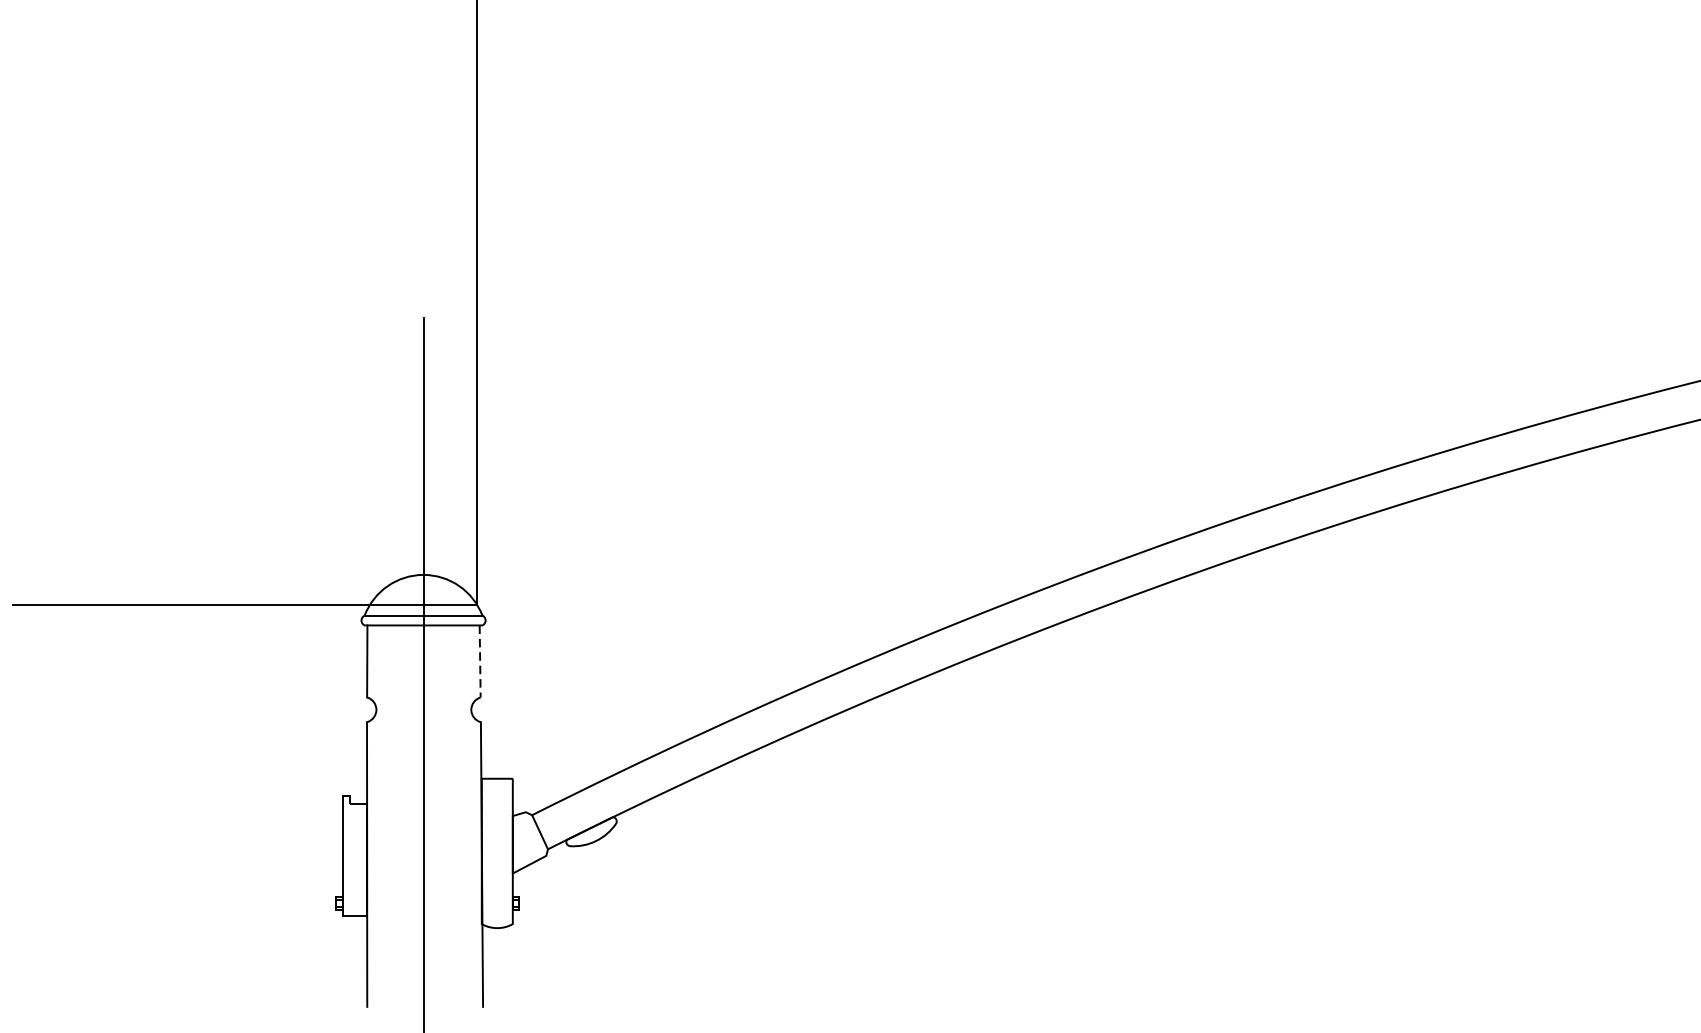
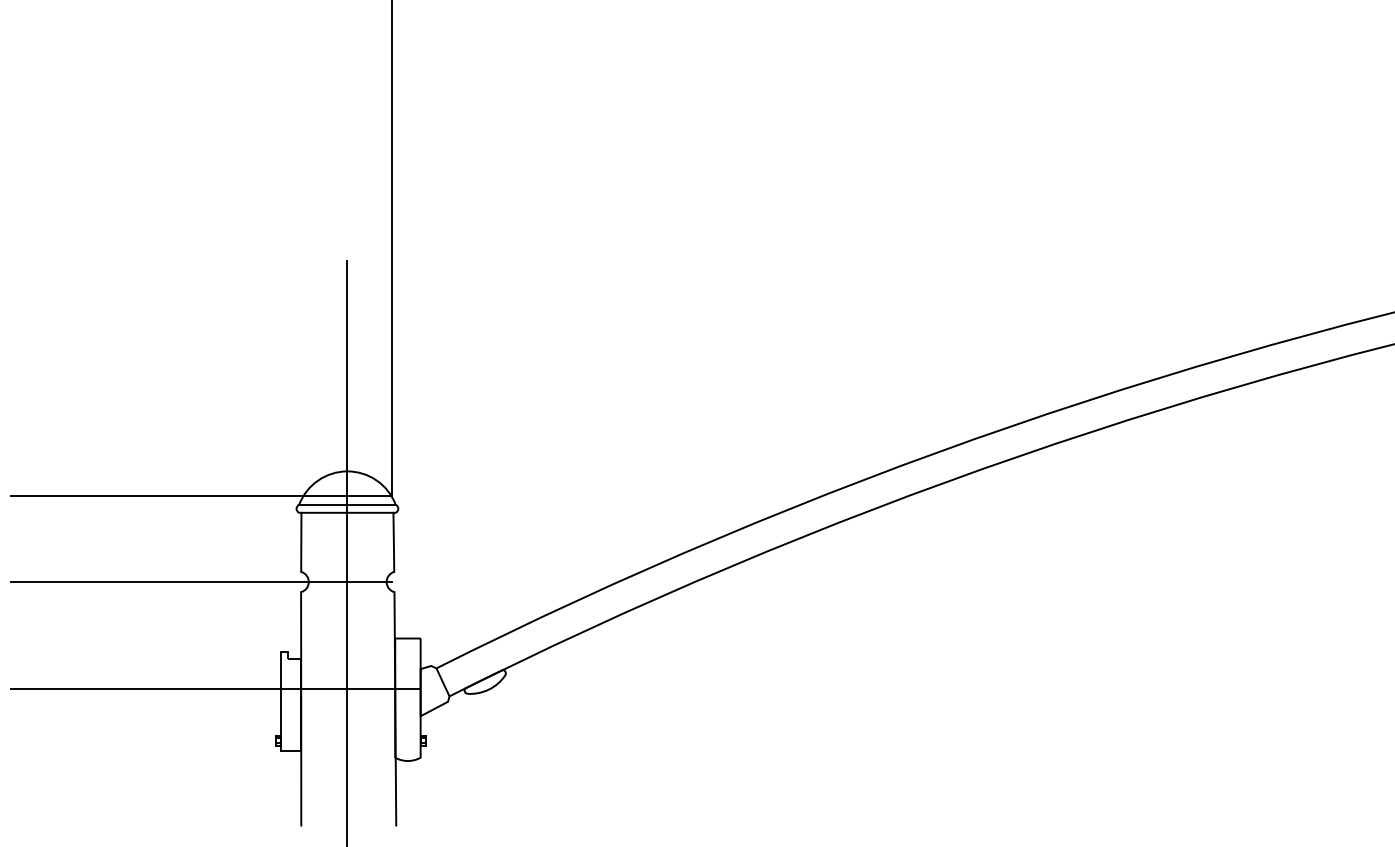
line: (479, 661) -> (393, 542), dashed -> solid
line: (244, 710) -> (200, 582), added
line: (261, 840) -> (214, 689), added

